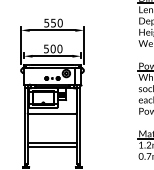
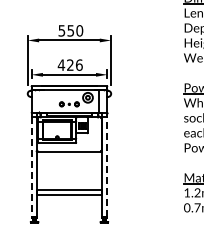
text: (52, 48) -> (69, 64), 500 -> 426
line: (80, 125) -> (106, 166), solid -> dashed
line: (24, 126) -> (32, 167), solid -> dashed

